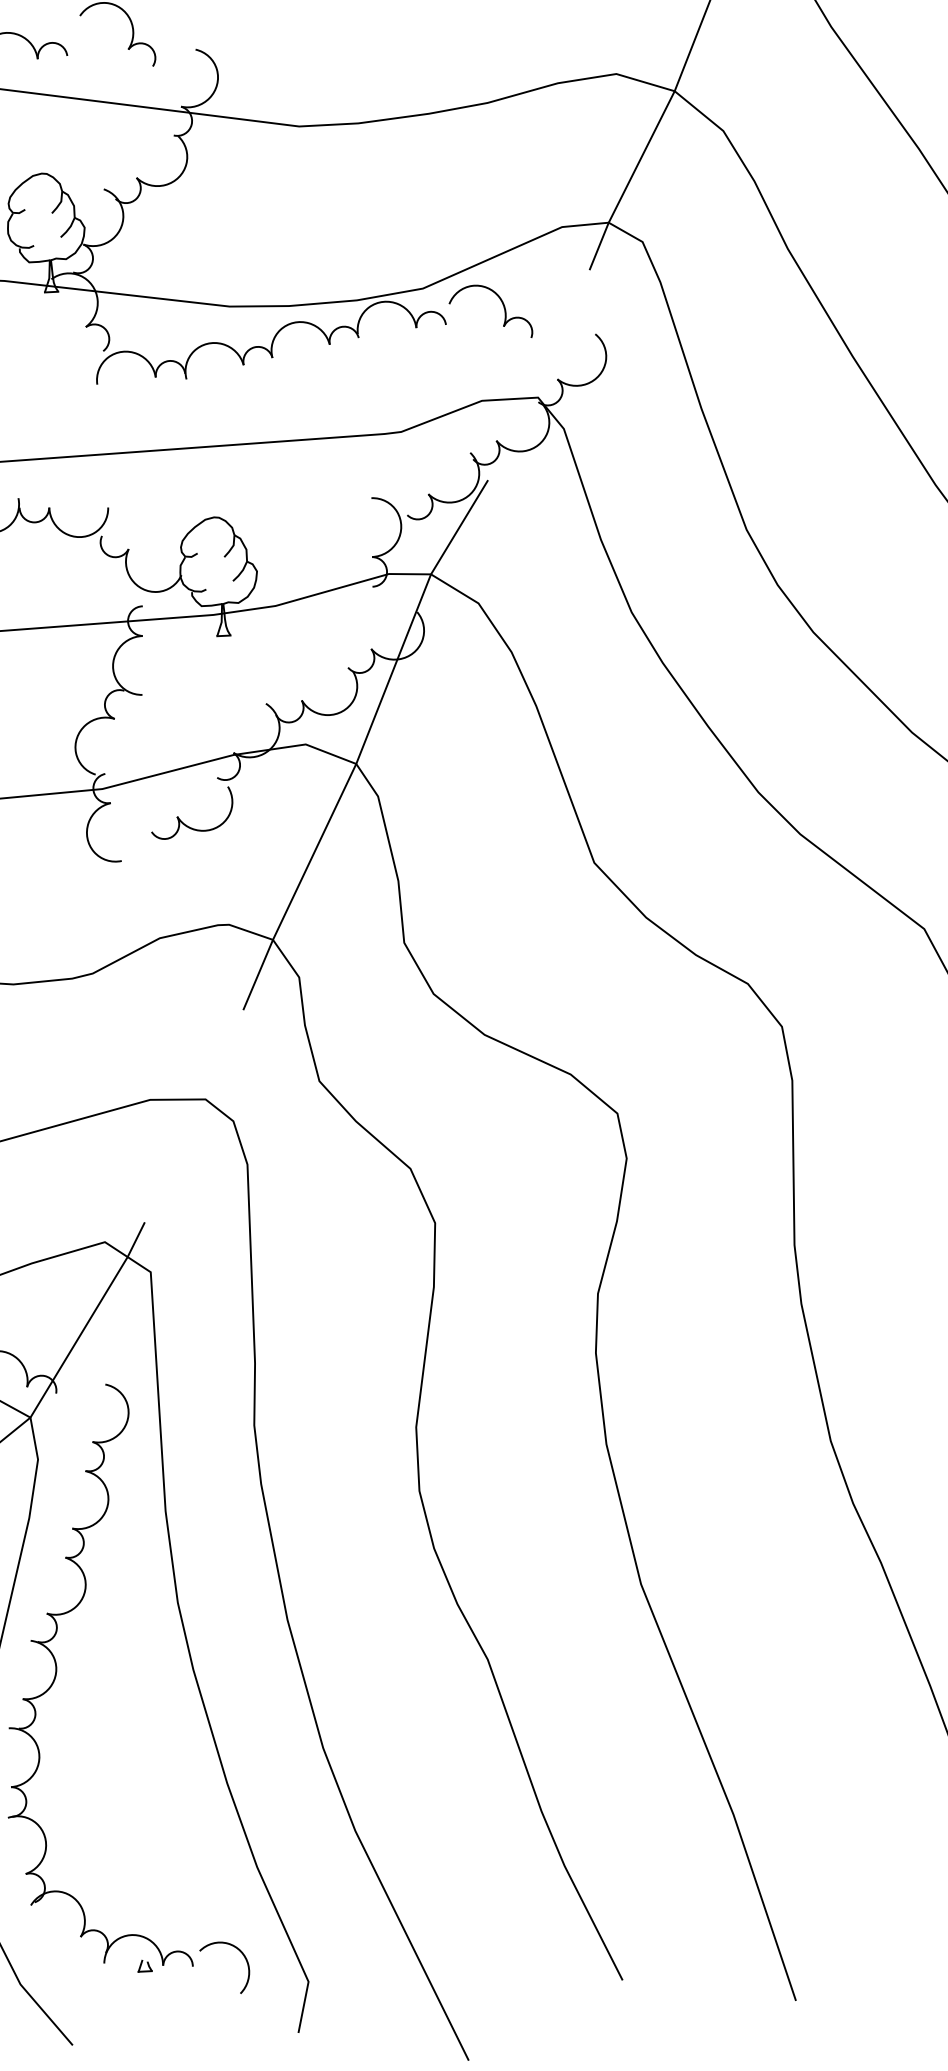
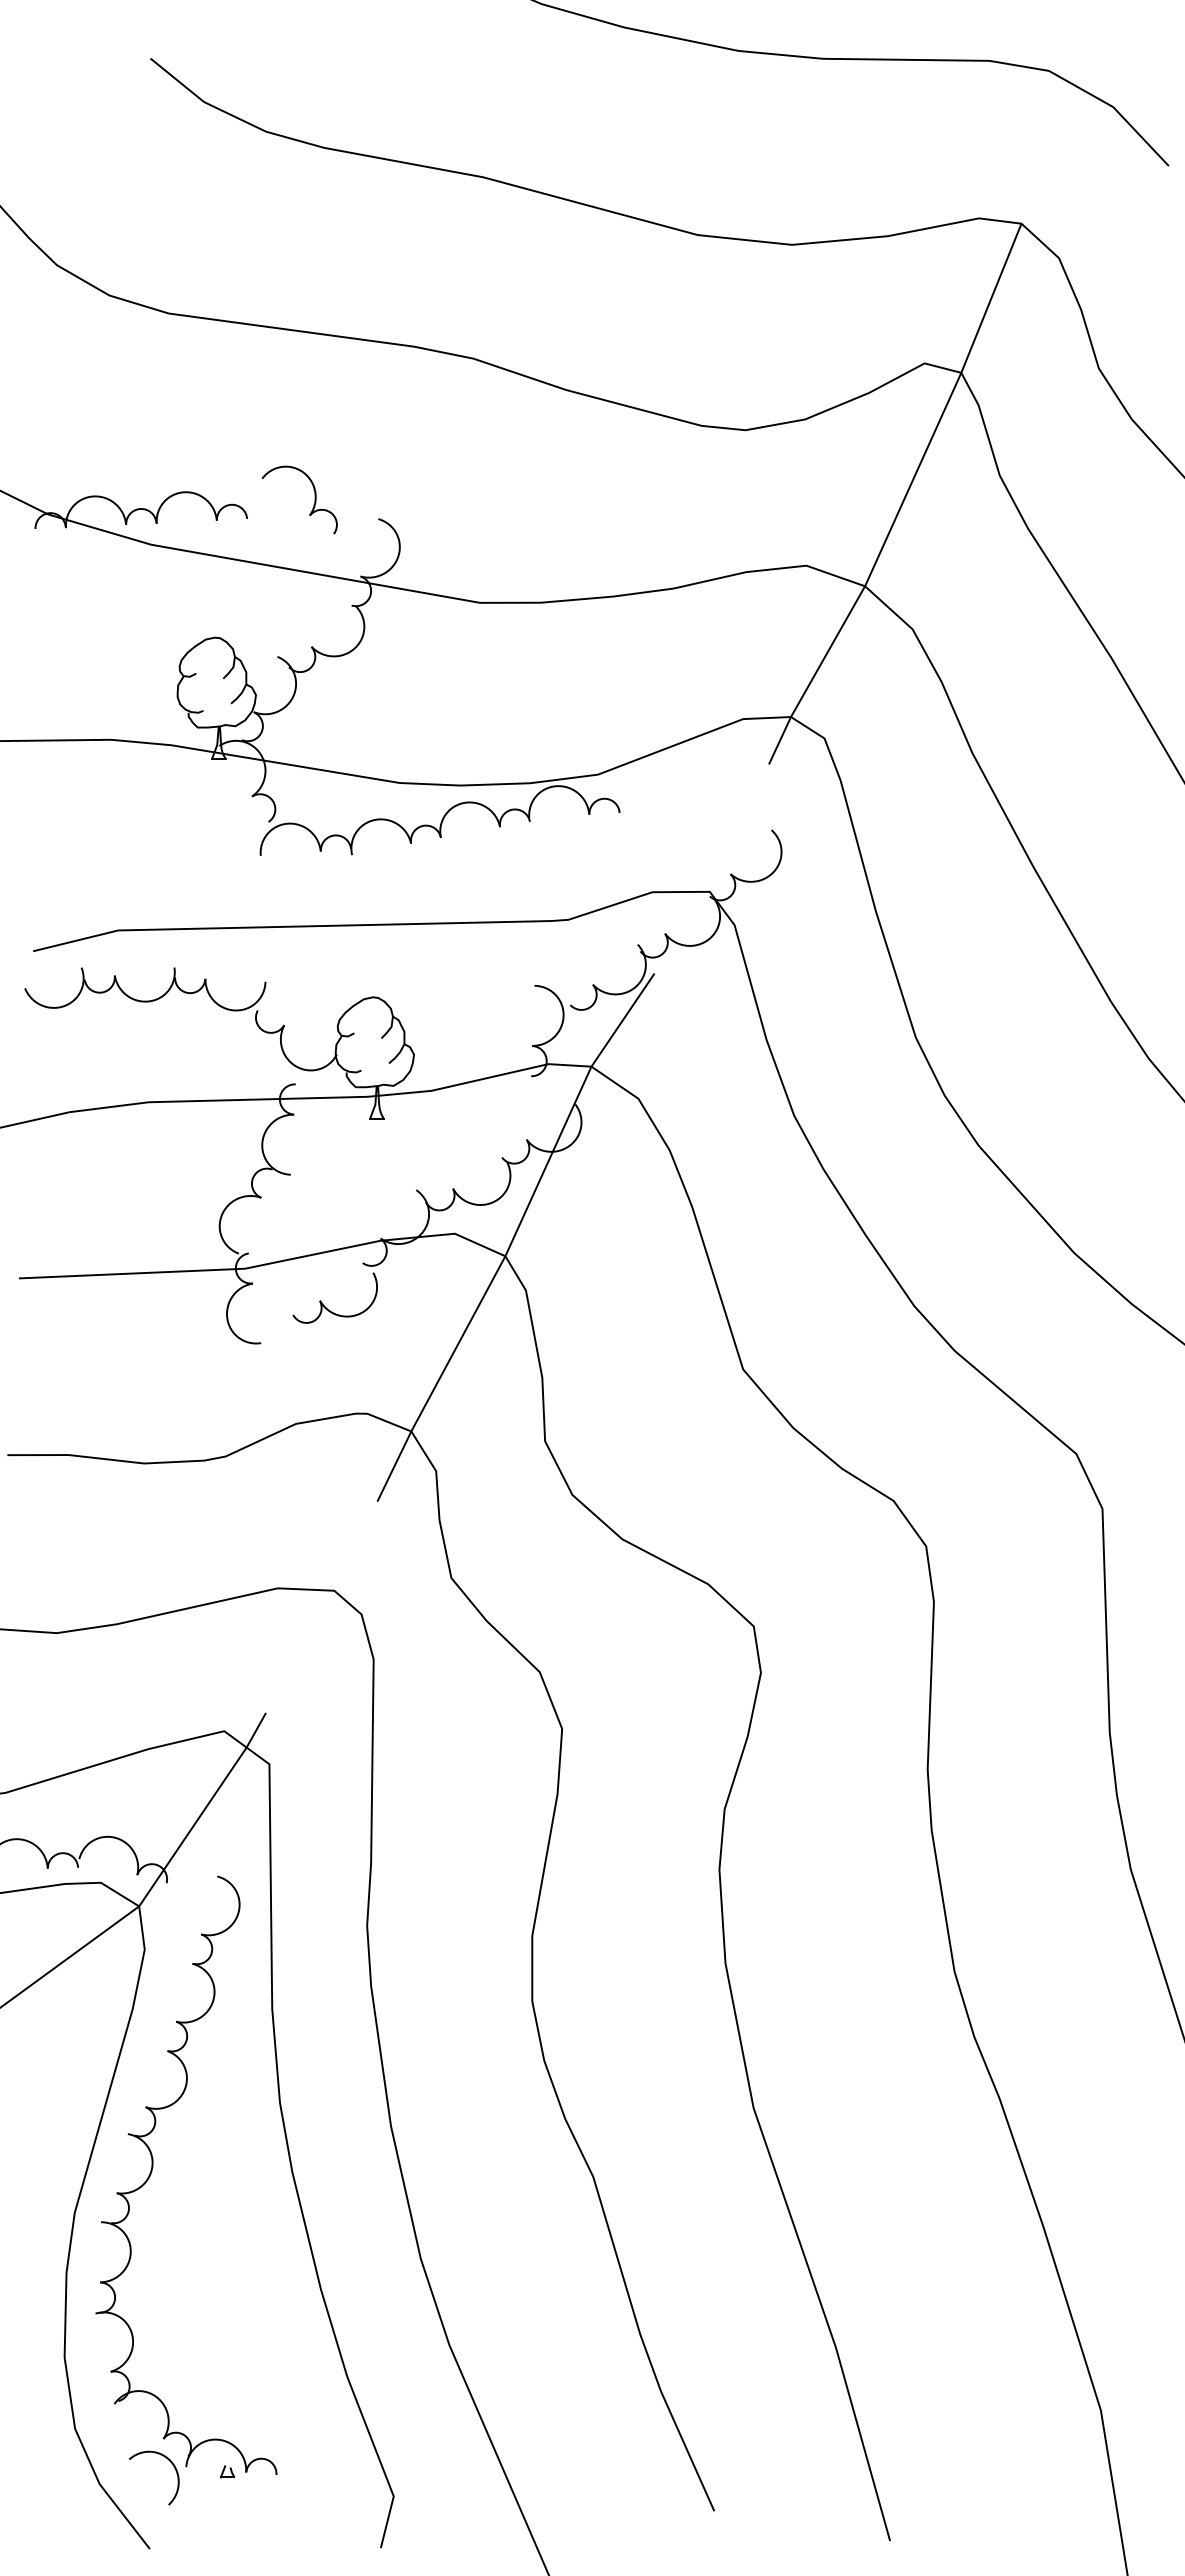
part: (503, 309) -> (679, 800), removed
arc: (242, 1954) -> (172, 2465), moved

